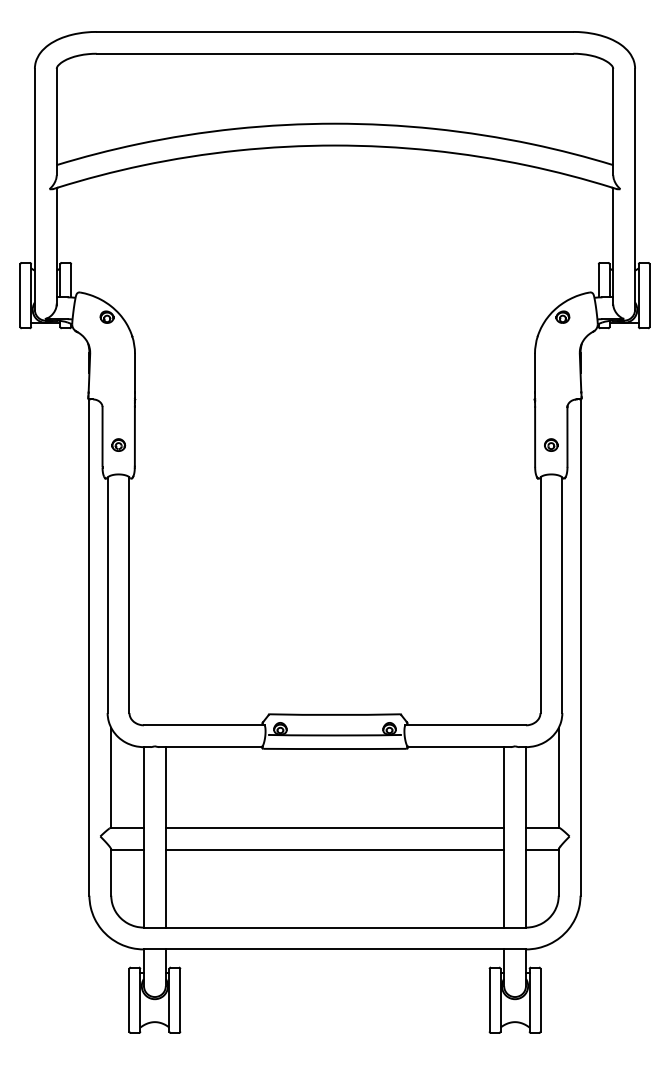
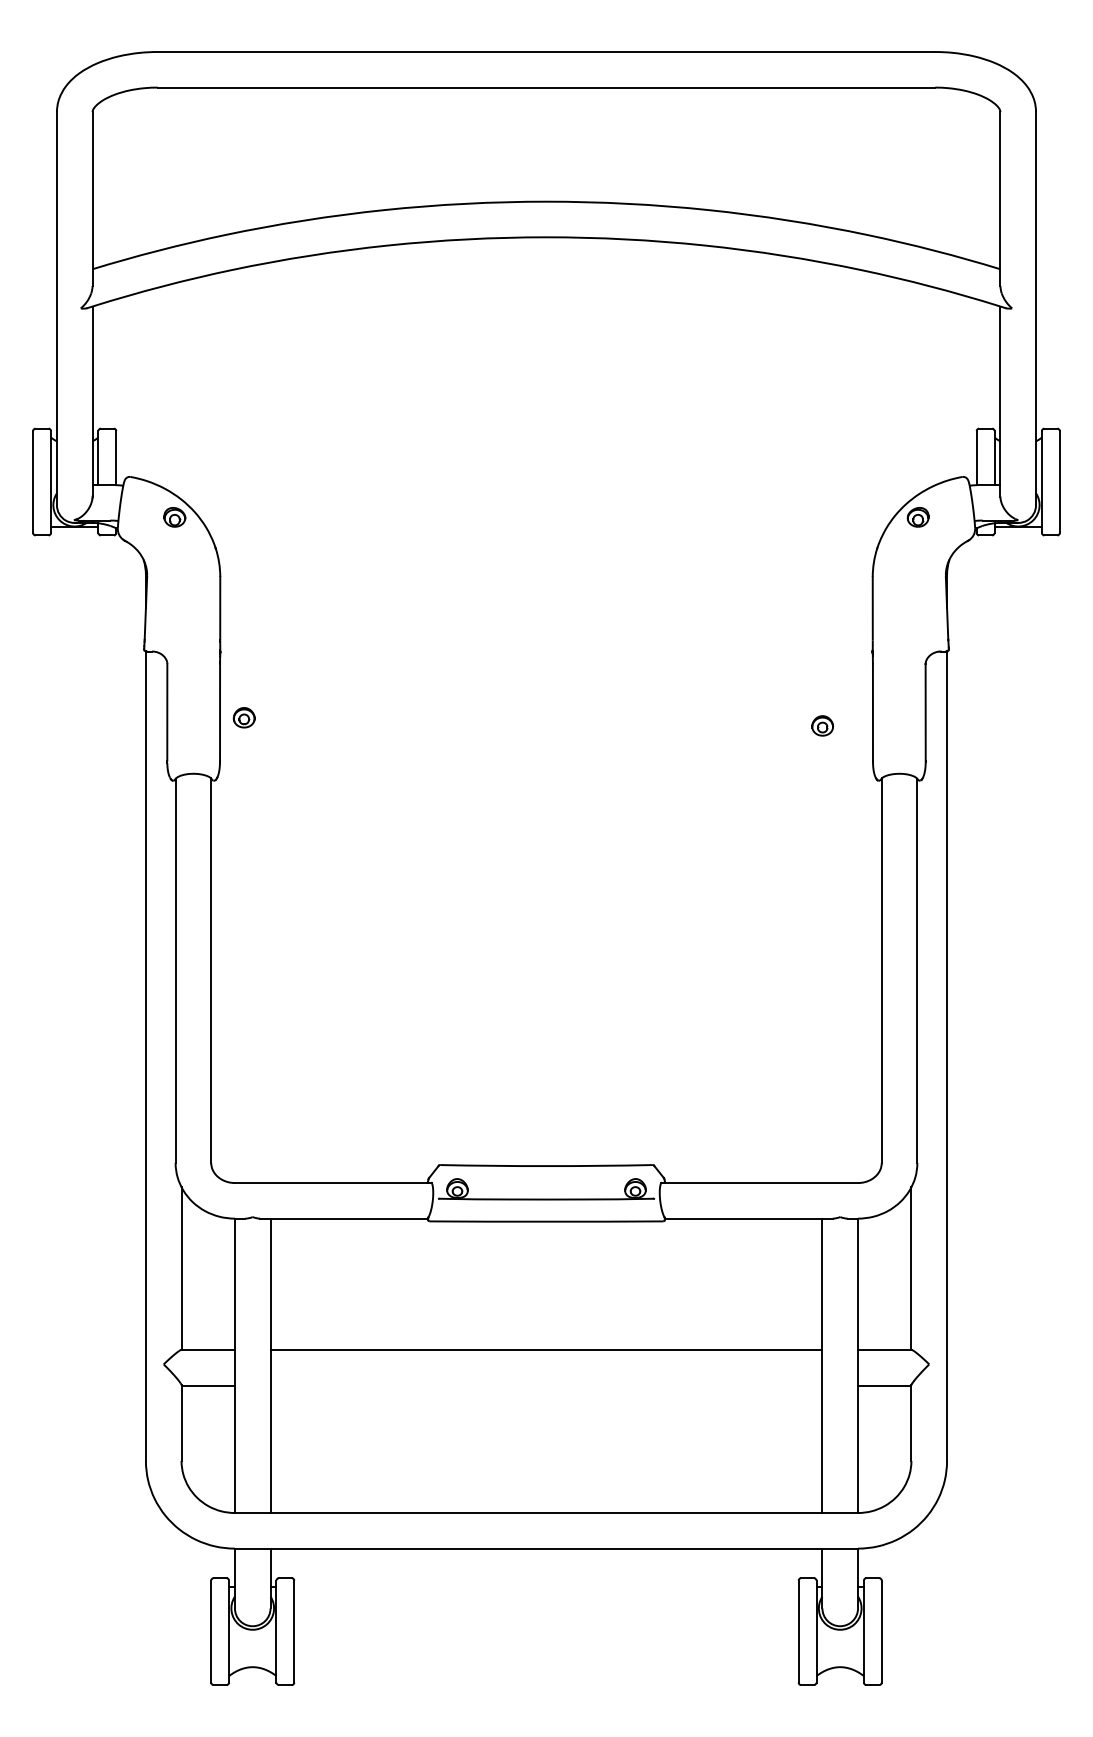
part: (118, 444) -> (243, 716), moved
part: (551, 444) -> (822, 724), moved
line: (334, 849) -> (545, 1385), removed

